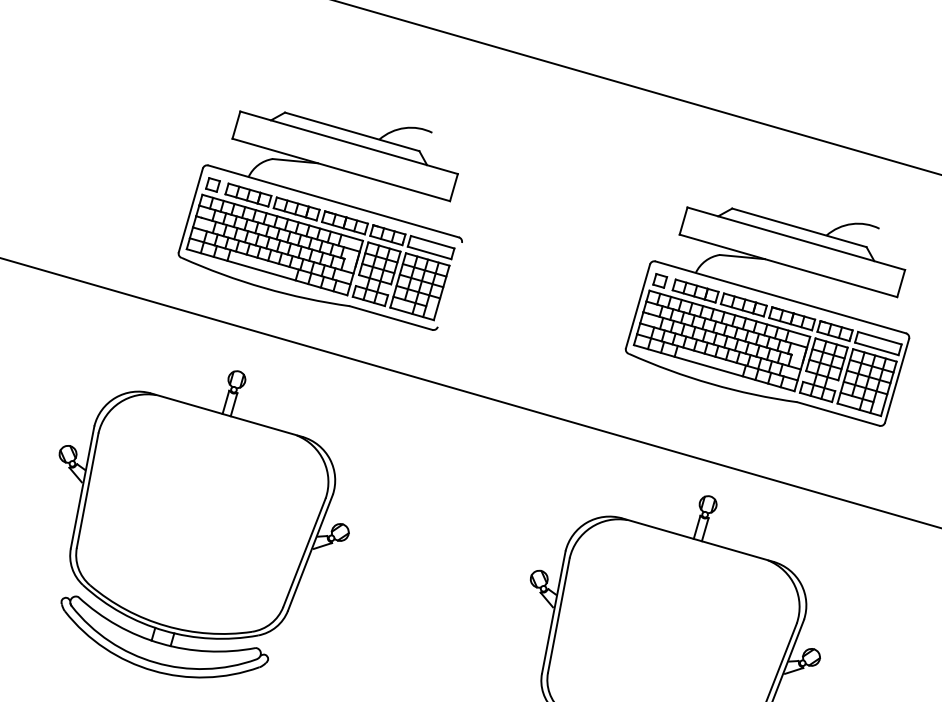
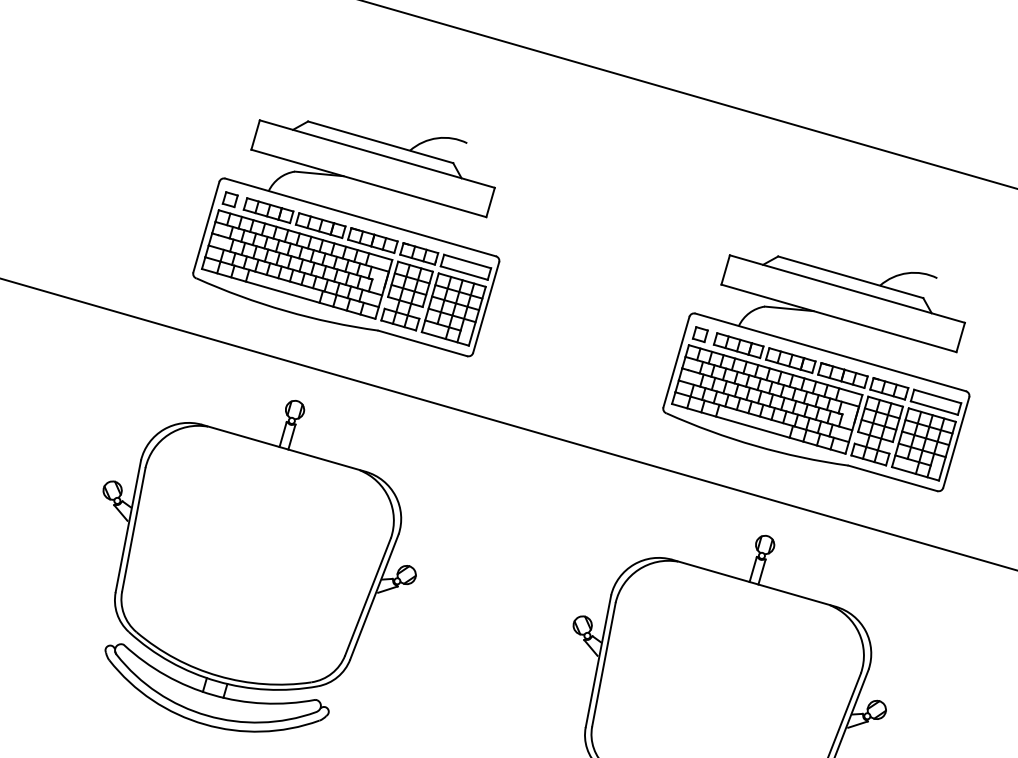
line: (449, 284) -> (485, 307), added
part: (767, 316) -> (816, 373), moved
part: (203, 524) -> (258, 566), moved

